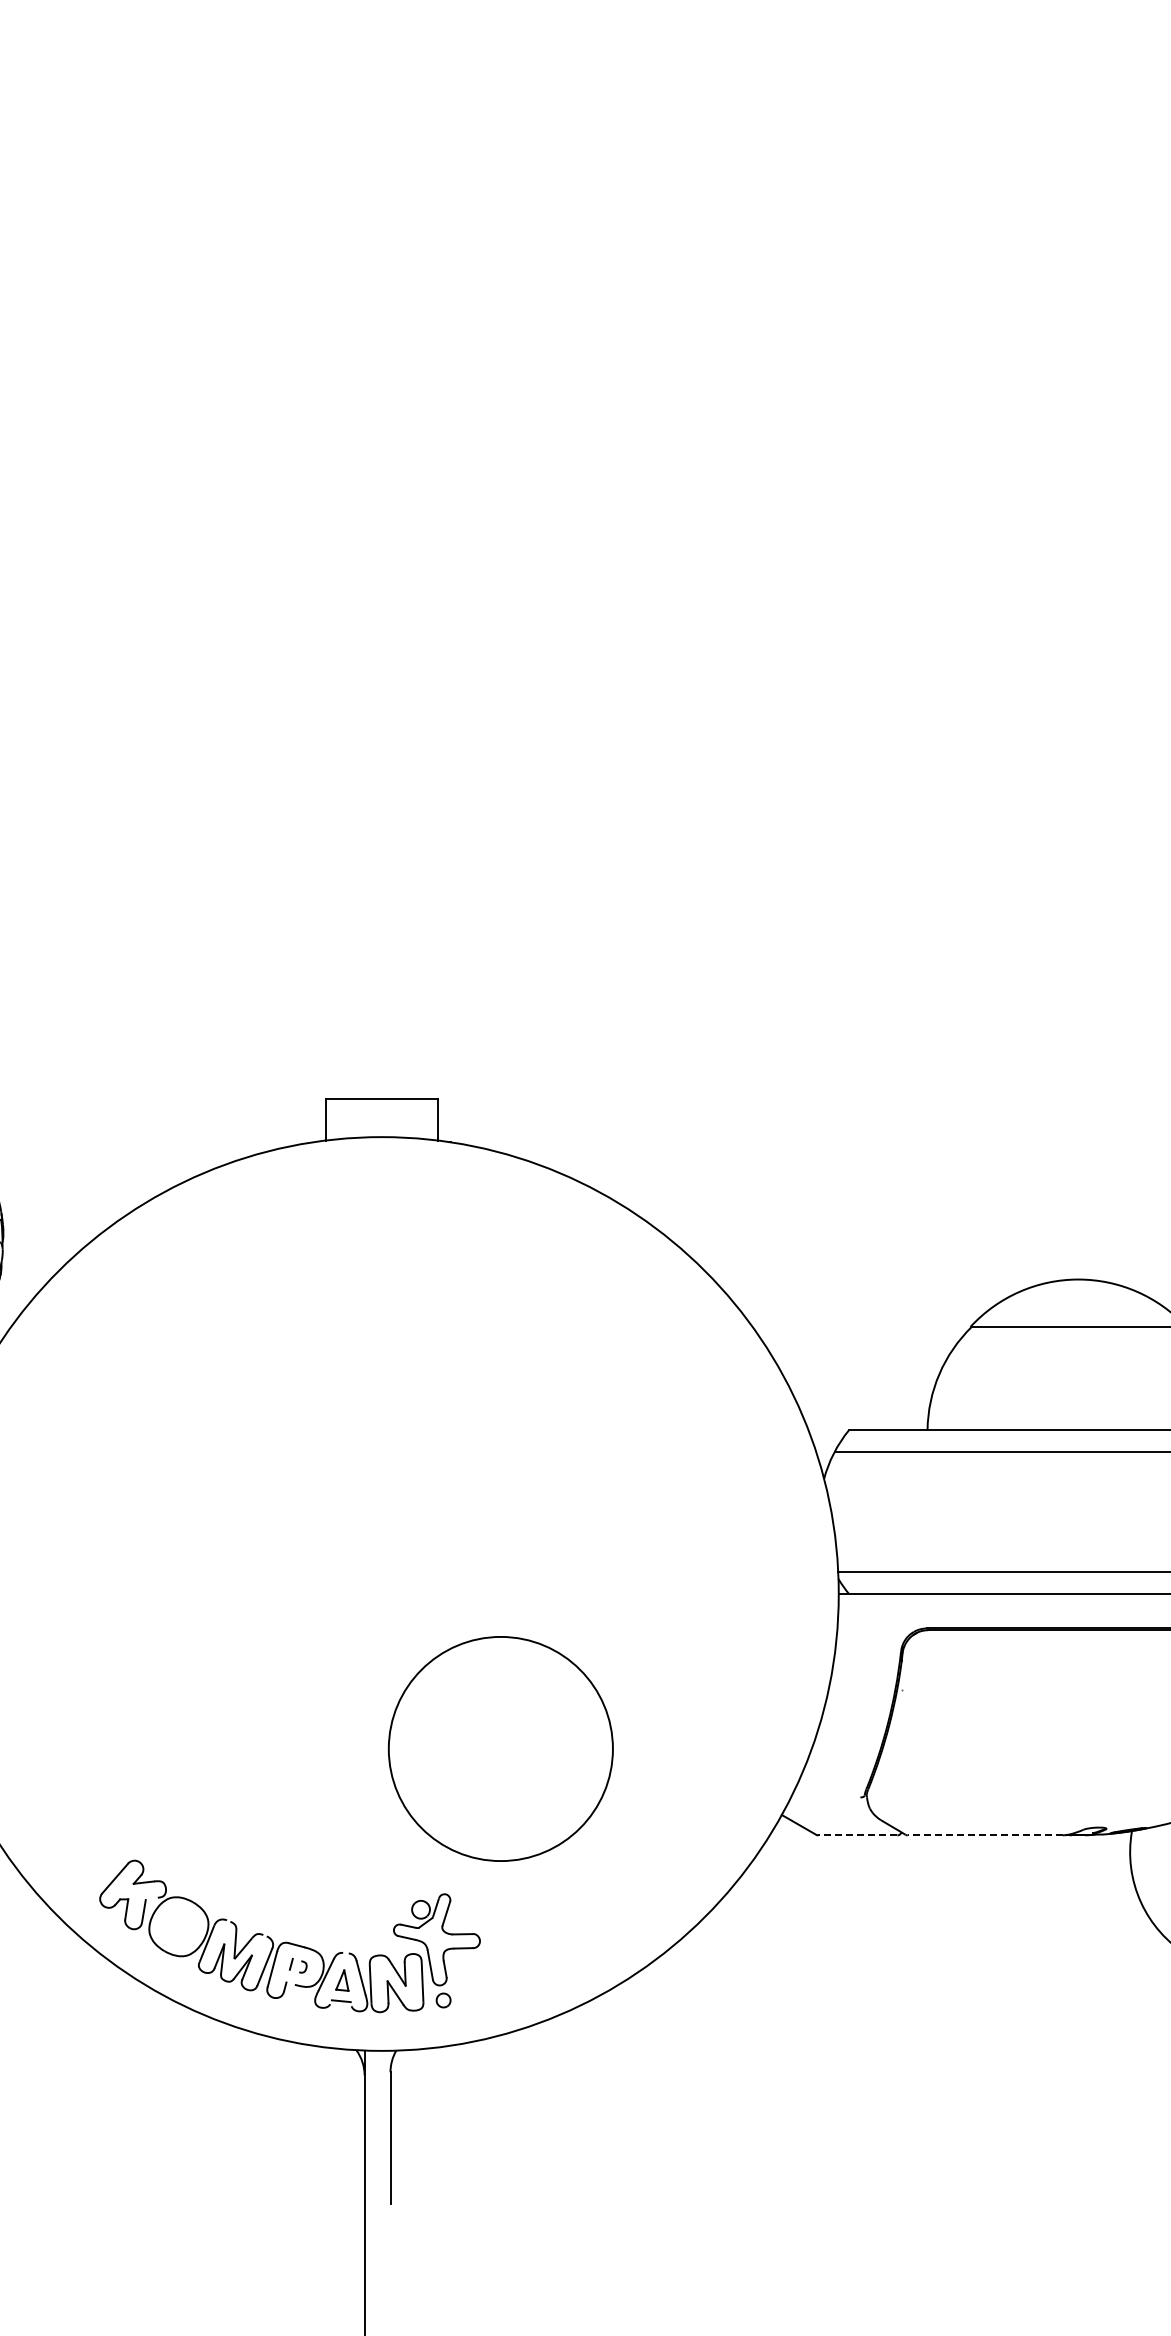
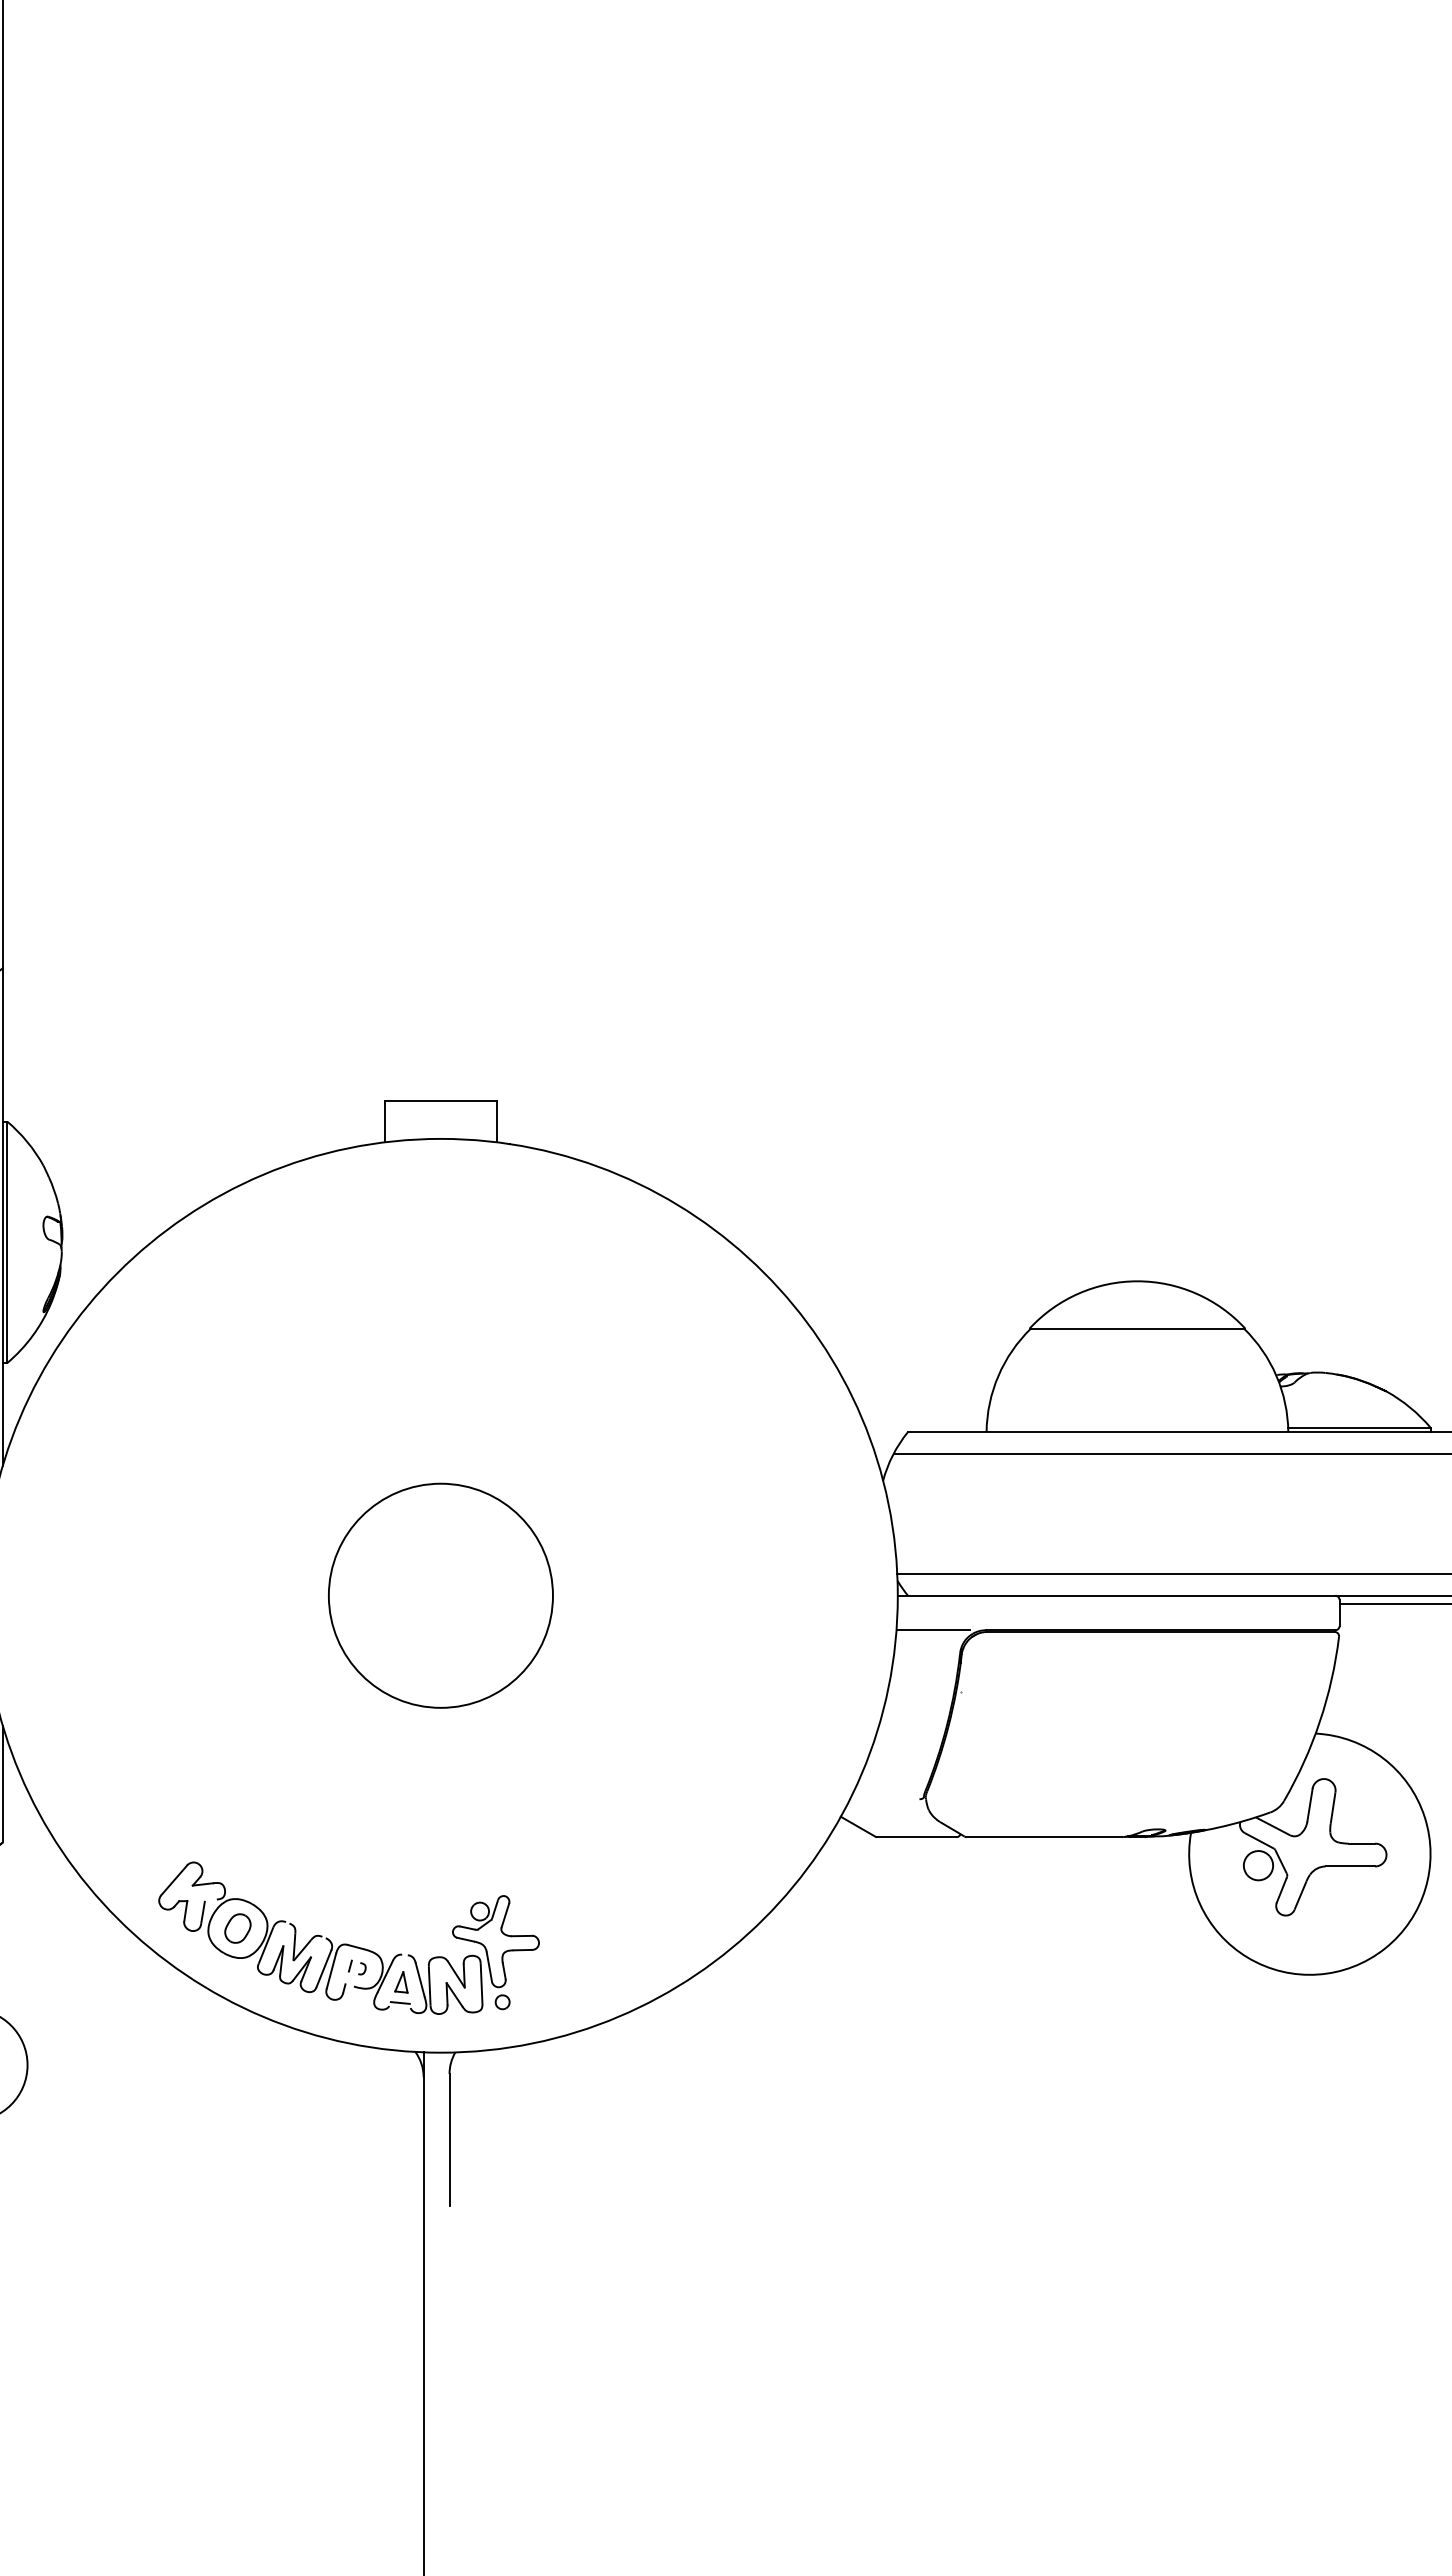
line: (874, 1628) -> (933, 1630), added
circle: (500, 1748) -> (440, 1595), moved
line: (857, 1835) -> (916, 1837), dashed -> solid
line: (985, 1835) -> (1044, 1837), dashed -> solid
part: (178, 1926) -> (237, 1928), added

